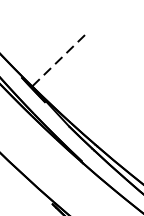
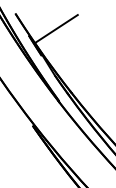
line: (58, 61) -> (56, 29), dashed -> solid

